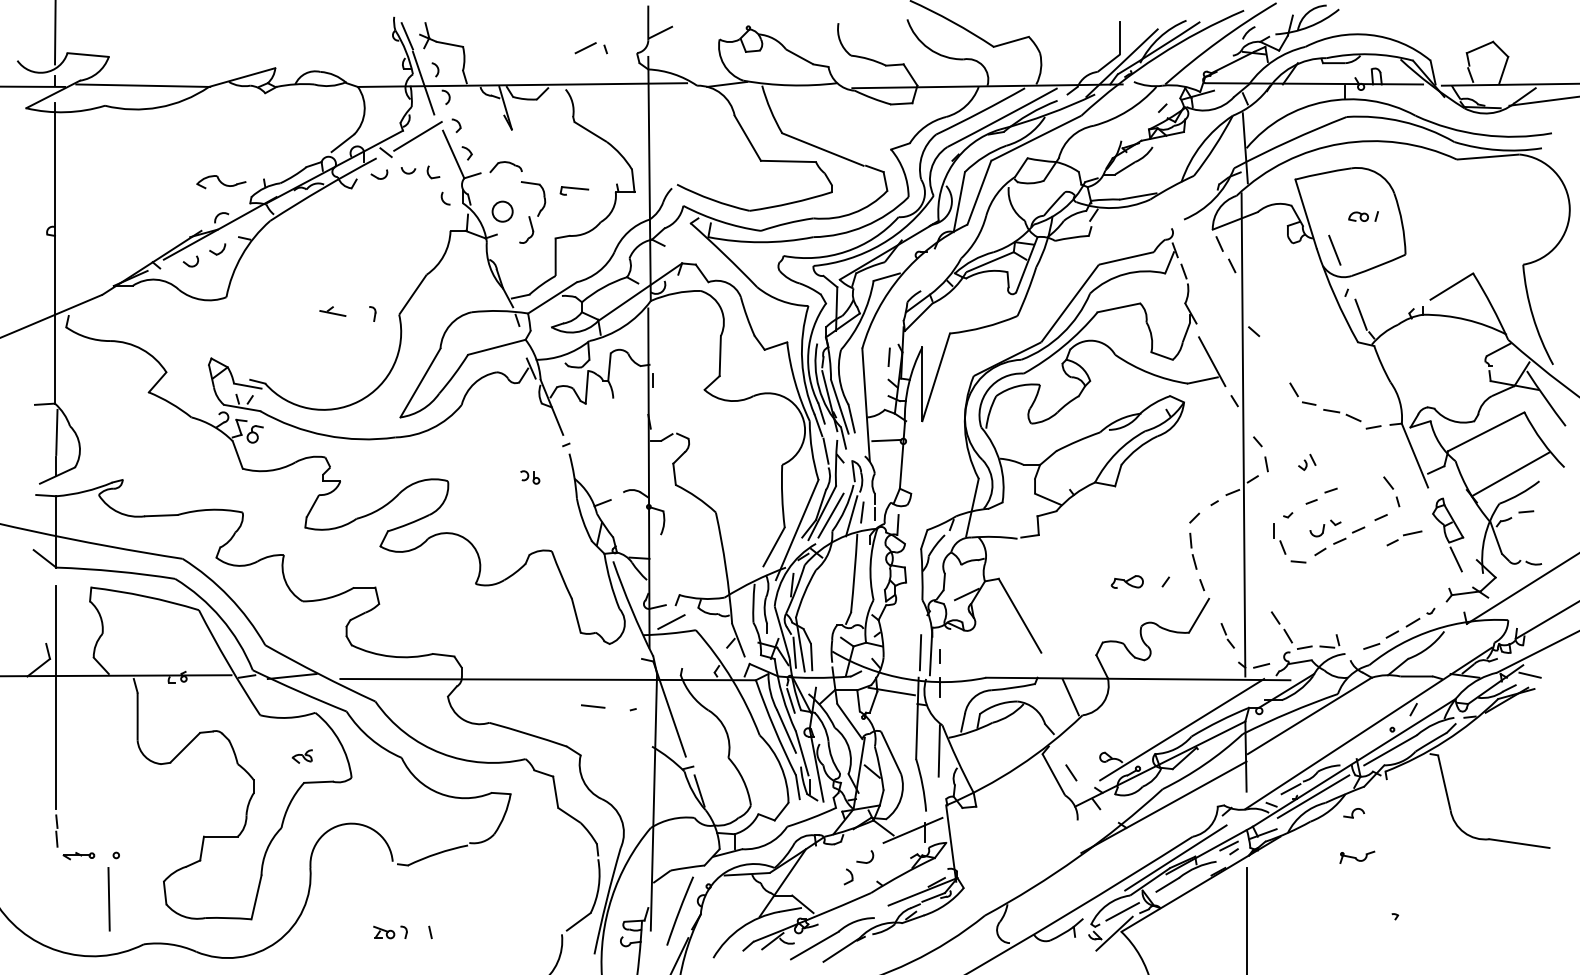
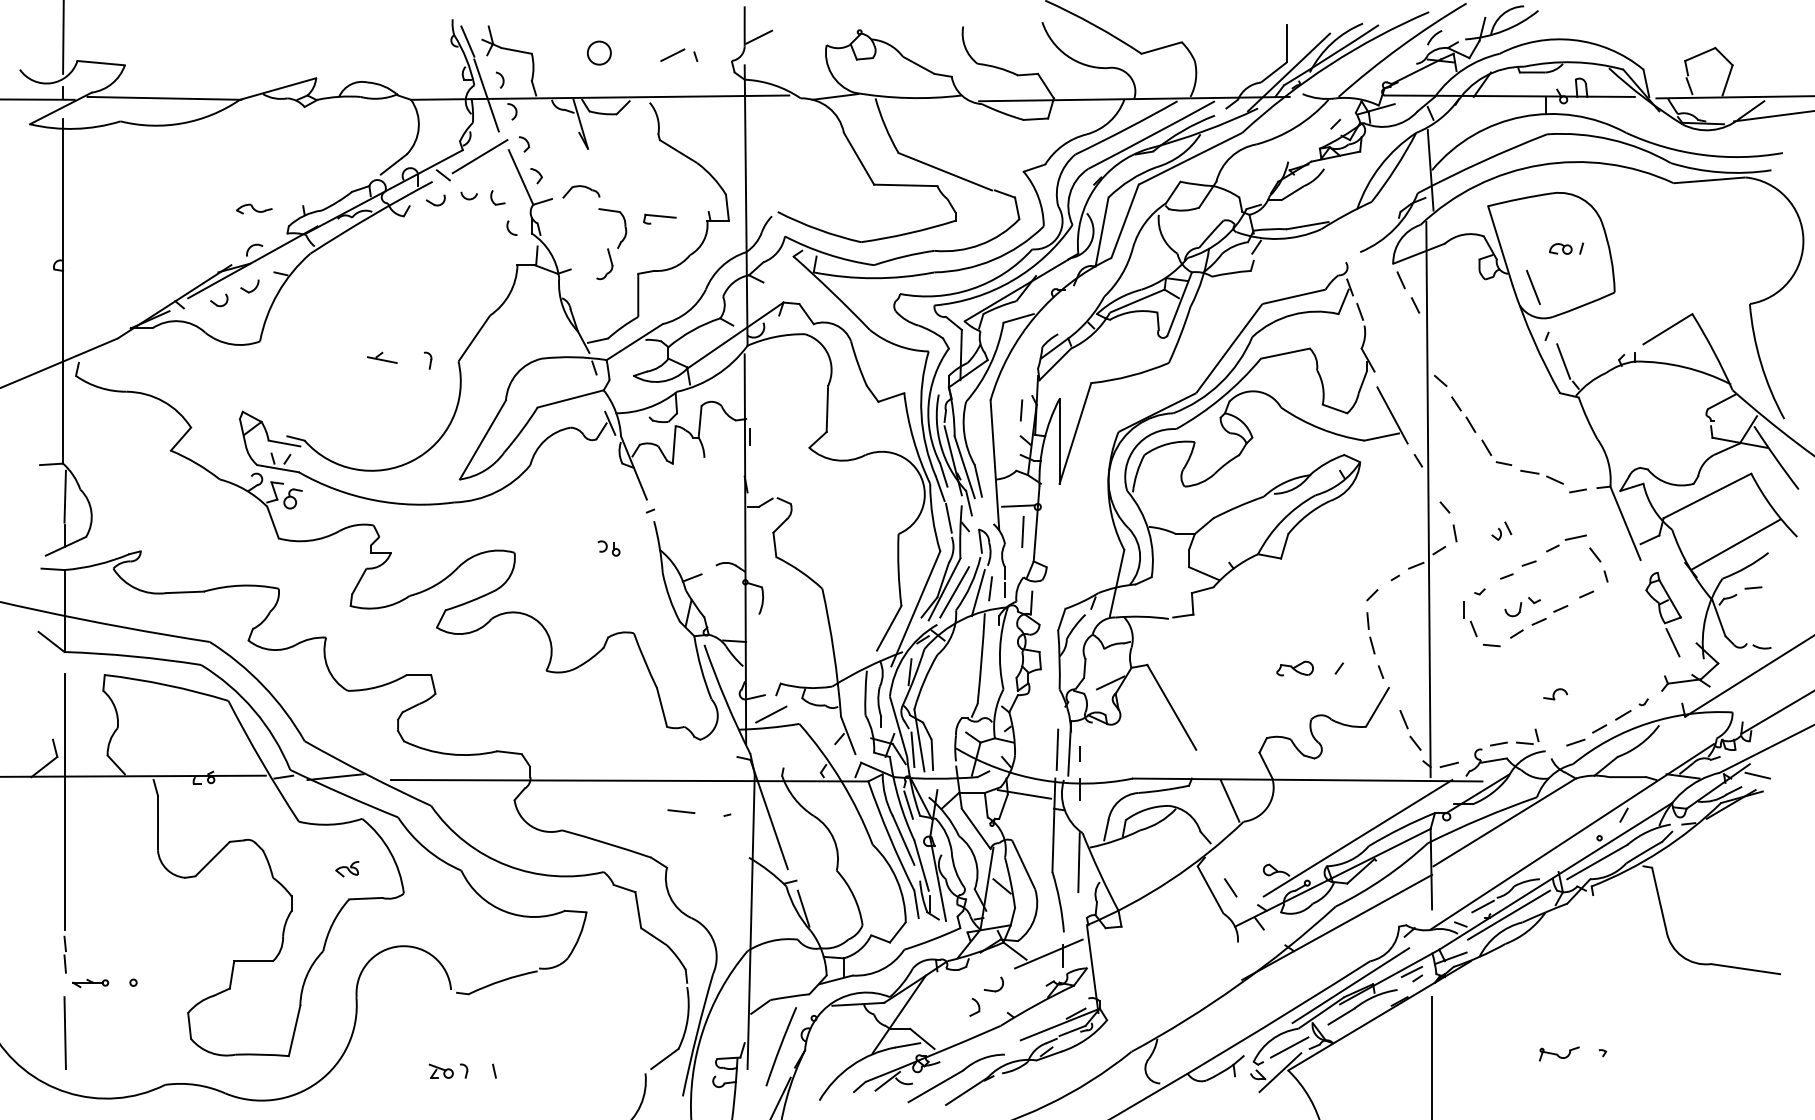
part: (221, 181) -> (254, 208), size x0.62
circle: (502, 211) -> (599, 52), moved
line: (890, 462) -> (1022, 531), added
part: (1404, 538) -> (1566, 543), moved
part: (1281, 627) -> (1463, 414), moved
part: (1227, 635) -> (1410, 730), size x1.43
part: (1354, 813) -> (1555, 694), moved
part: (1357, 856) -> (1559, 1053), moved
line: (108, 898) -> (64, 1032), moved

